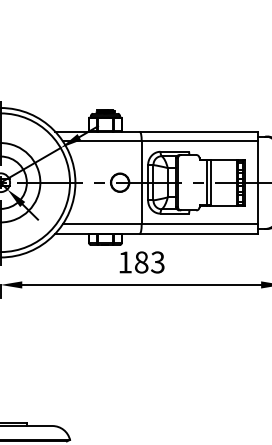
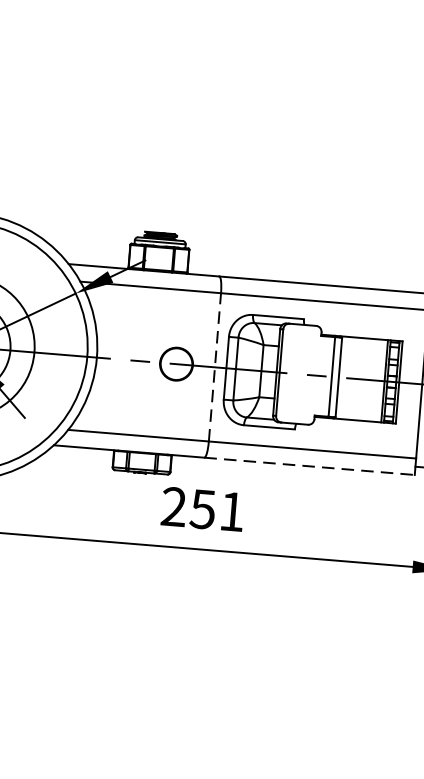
line: (141, 182) -> (214, 366), solid -> dashed
line: (199, 233) -> (310, 466), solid -> dashed
text: (141, 262) -> (202, 509), 183 -> 251

